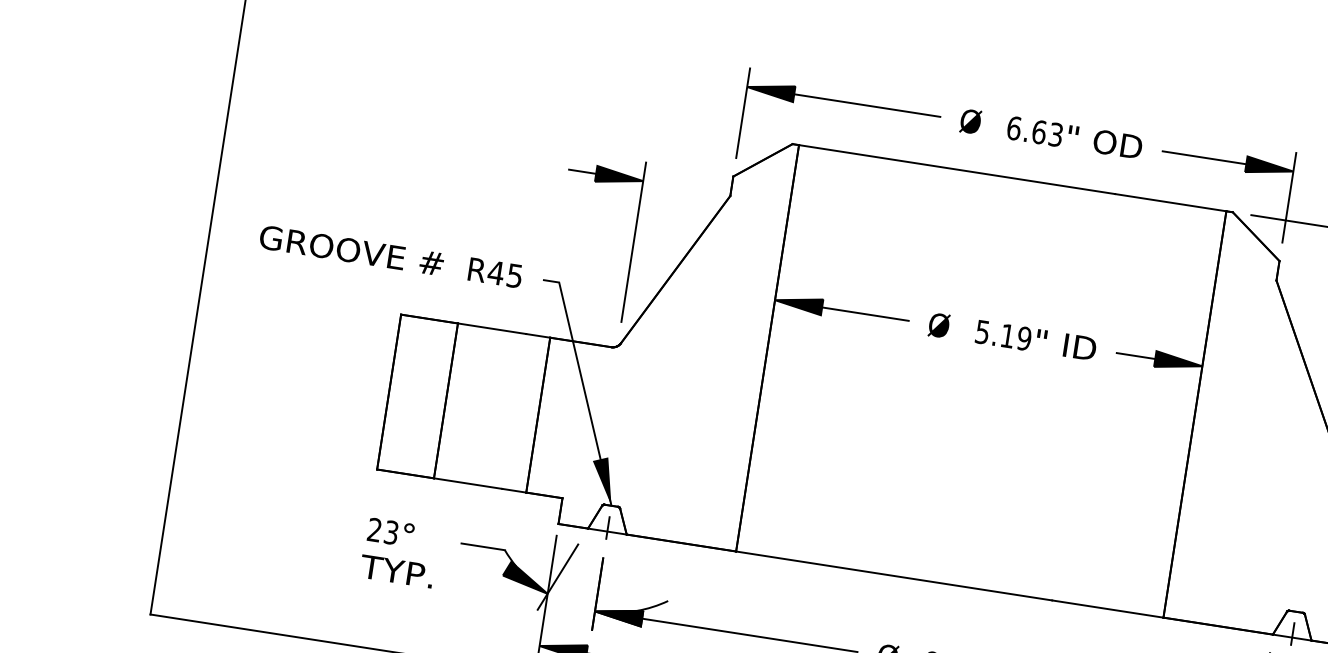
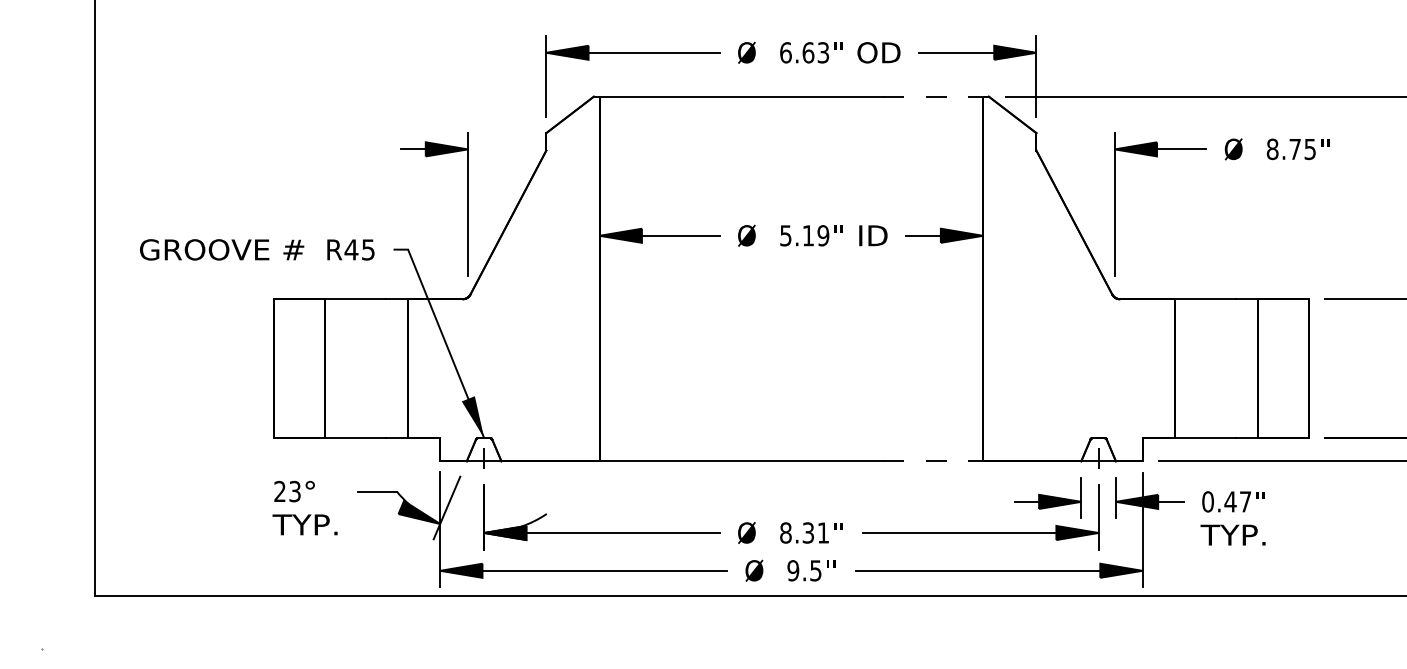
line: (1171, 202) -> (933, 96), solid -> dashed
line: (1108, 609) -> (933, 461), solid -> dashed

